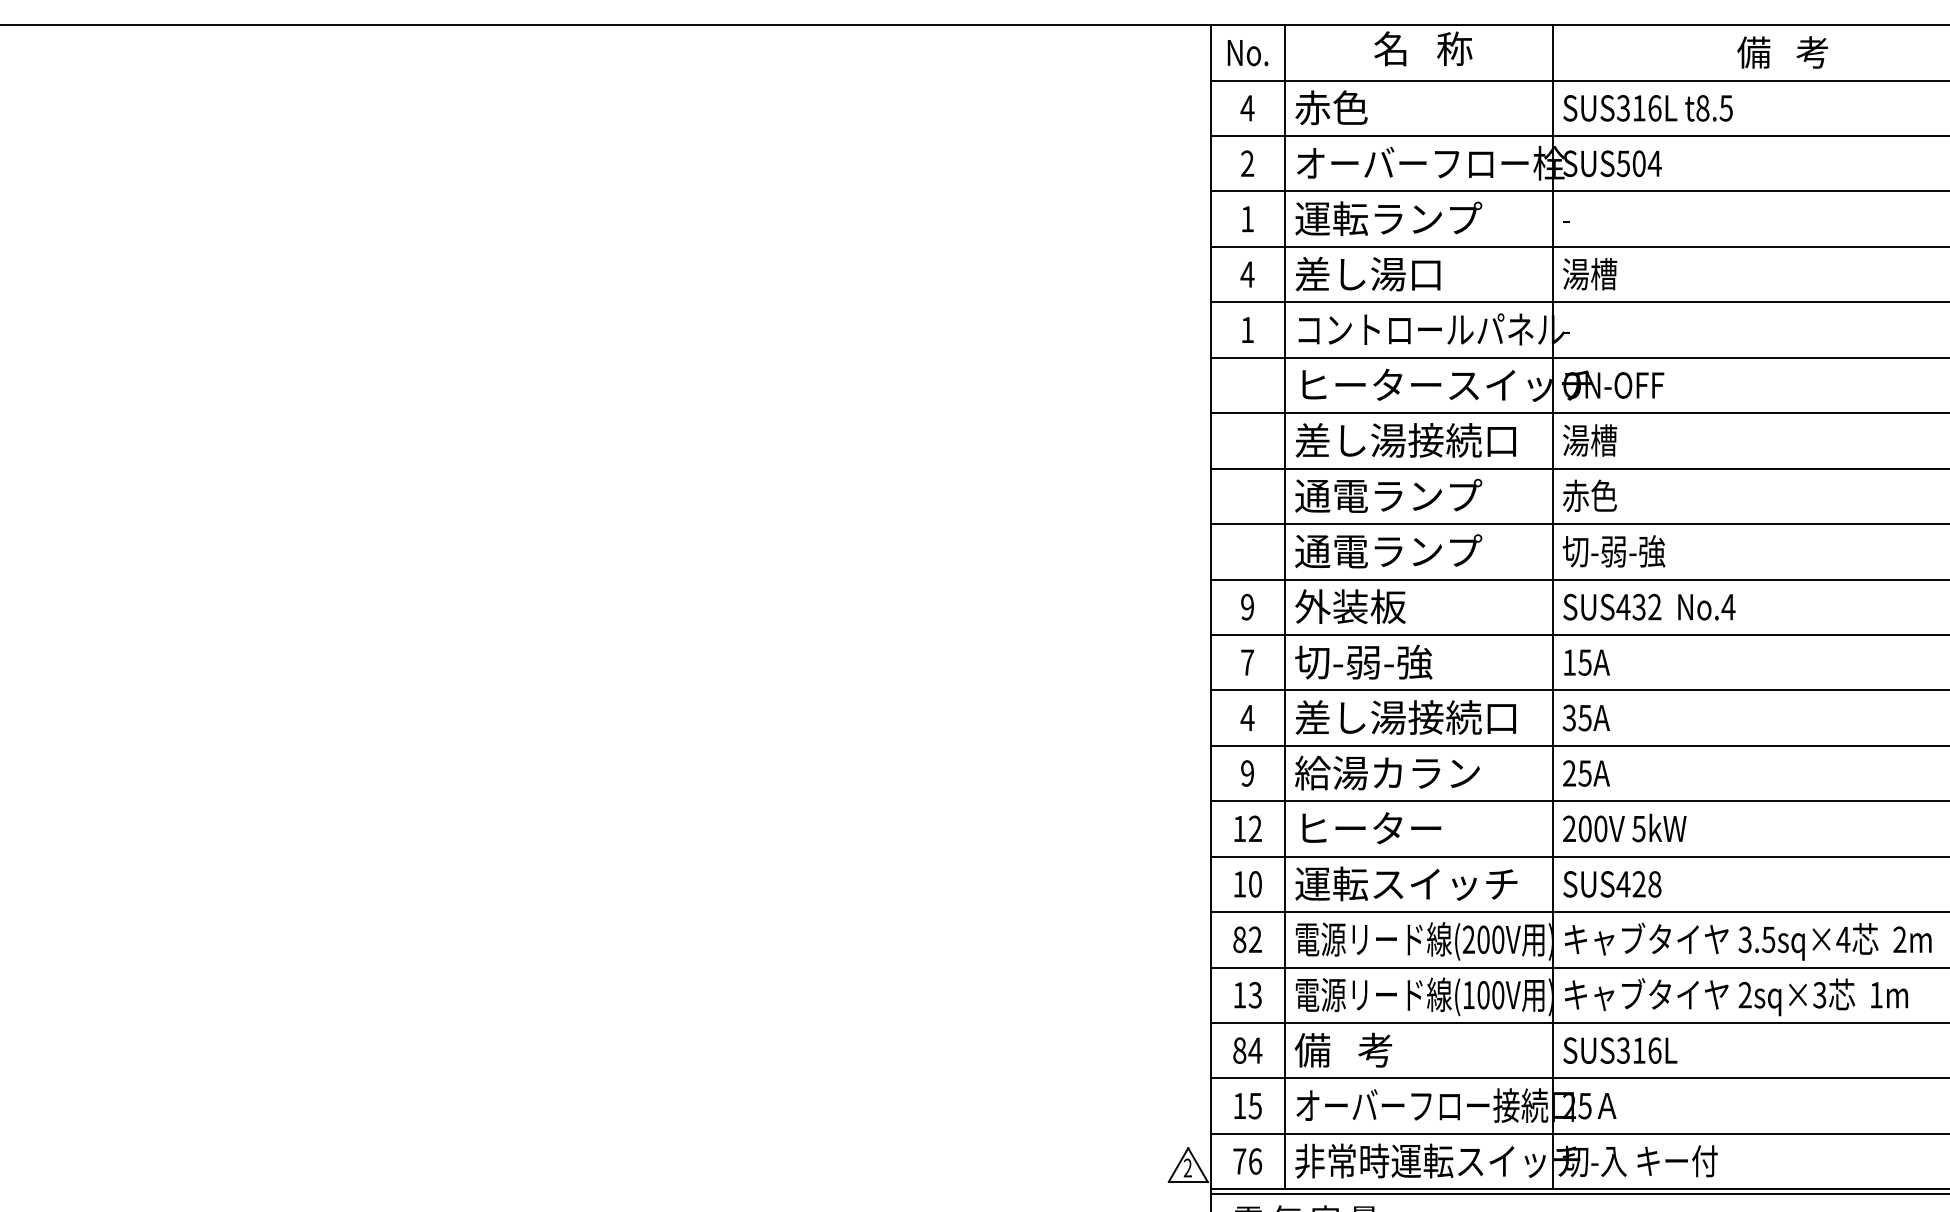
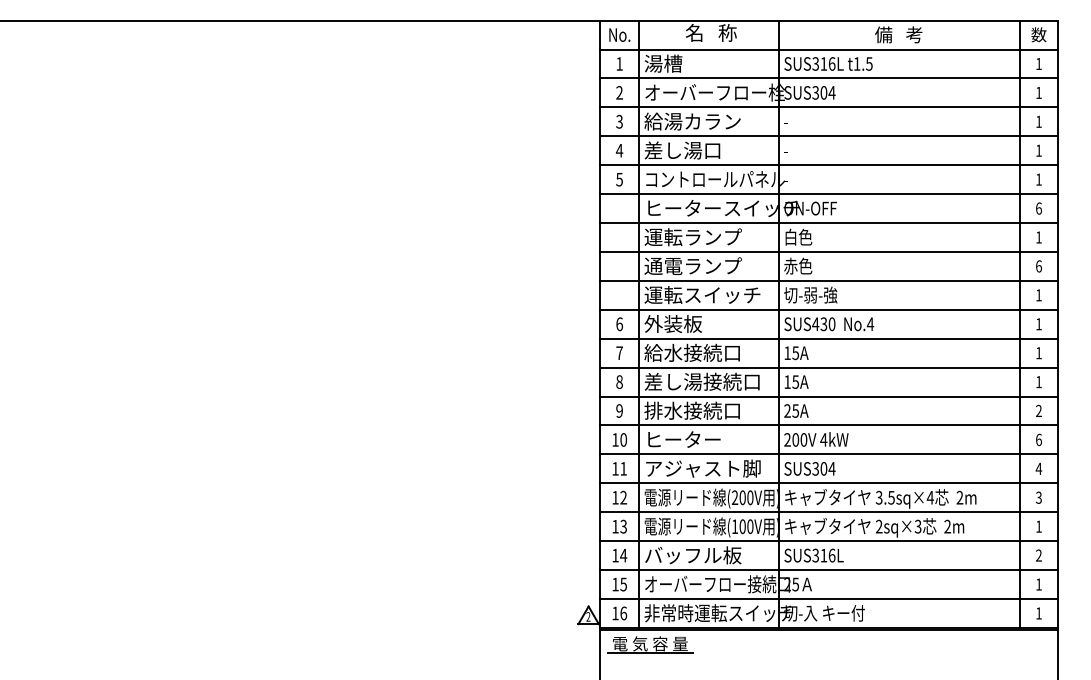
text: (1247, 107) -> (619, 63), 4 -> 1
text: (1331, 107) -> (663, 63), 赤色 -> 湯槽
text: (1701, 107) -> (856, 63), t8.5 -> t1.5
text: (1623, 162) -> (815, 92), SUS504 -> SUS304
text: (1247, 218) -> (619, 121), 1 -> 3
text: (1387, 218) -> (692, 121), 運転ランプ -> 給湯カラン
text: (1590, 274) -> (798, 150), 湯槽 -> -
text: (1247, 329) -> (619, 179), 1 -> 5
text: (1590, 438) -> (798, 236), 湯槽 -> 白色
text: (1404, 440) -> (701, 237), 差し湯接続口 -> 運転ランプ
text: (1406, 552) -> (702, 295), 通電ランプ -> 運転スイッチ
text: (1247, 607) -> (619, 324), 9 -> 6
text: (1653, 607) -> (831, 324), SUS432 -> SUS430
text: (1385, 661) -> (691, 352), 切-弱-強 -> 給水接続口
text: (1247, 716) -> (619, 381), 4 -> 8
text: (1569, 716) -> (787, 381), 35A -> 15A
text: (1387, 772) -> (692, 410), 給湯カラン -> 排水接続口
text: (1255, 828) -> (623, 439), 12 -> 10
text: (1638, 828) -> (823, 439), 5kW -> 4kW
text: (1255, 883) -> (623, 468), 10 -> 11
text: (1406, 883) -> (702, 468), 運転スイッチ -> アジャスト脚
text: (1638, 883) -> (823, 468), SUS428 -> SUS304
text: (1239, 939) -> (615, 497), 82 -> 12
text: (1876, 994) -> (947, 526), 1m -> 2m
text: (1239, 1050) -> (615, 555), 84 -> 14
text: (1387, 1050) -> (692, 555), 備   考 -> バッフル板
text: (1239, 1161) -> (615, 613), 76 -> 16

